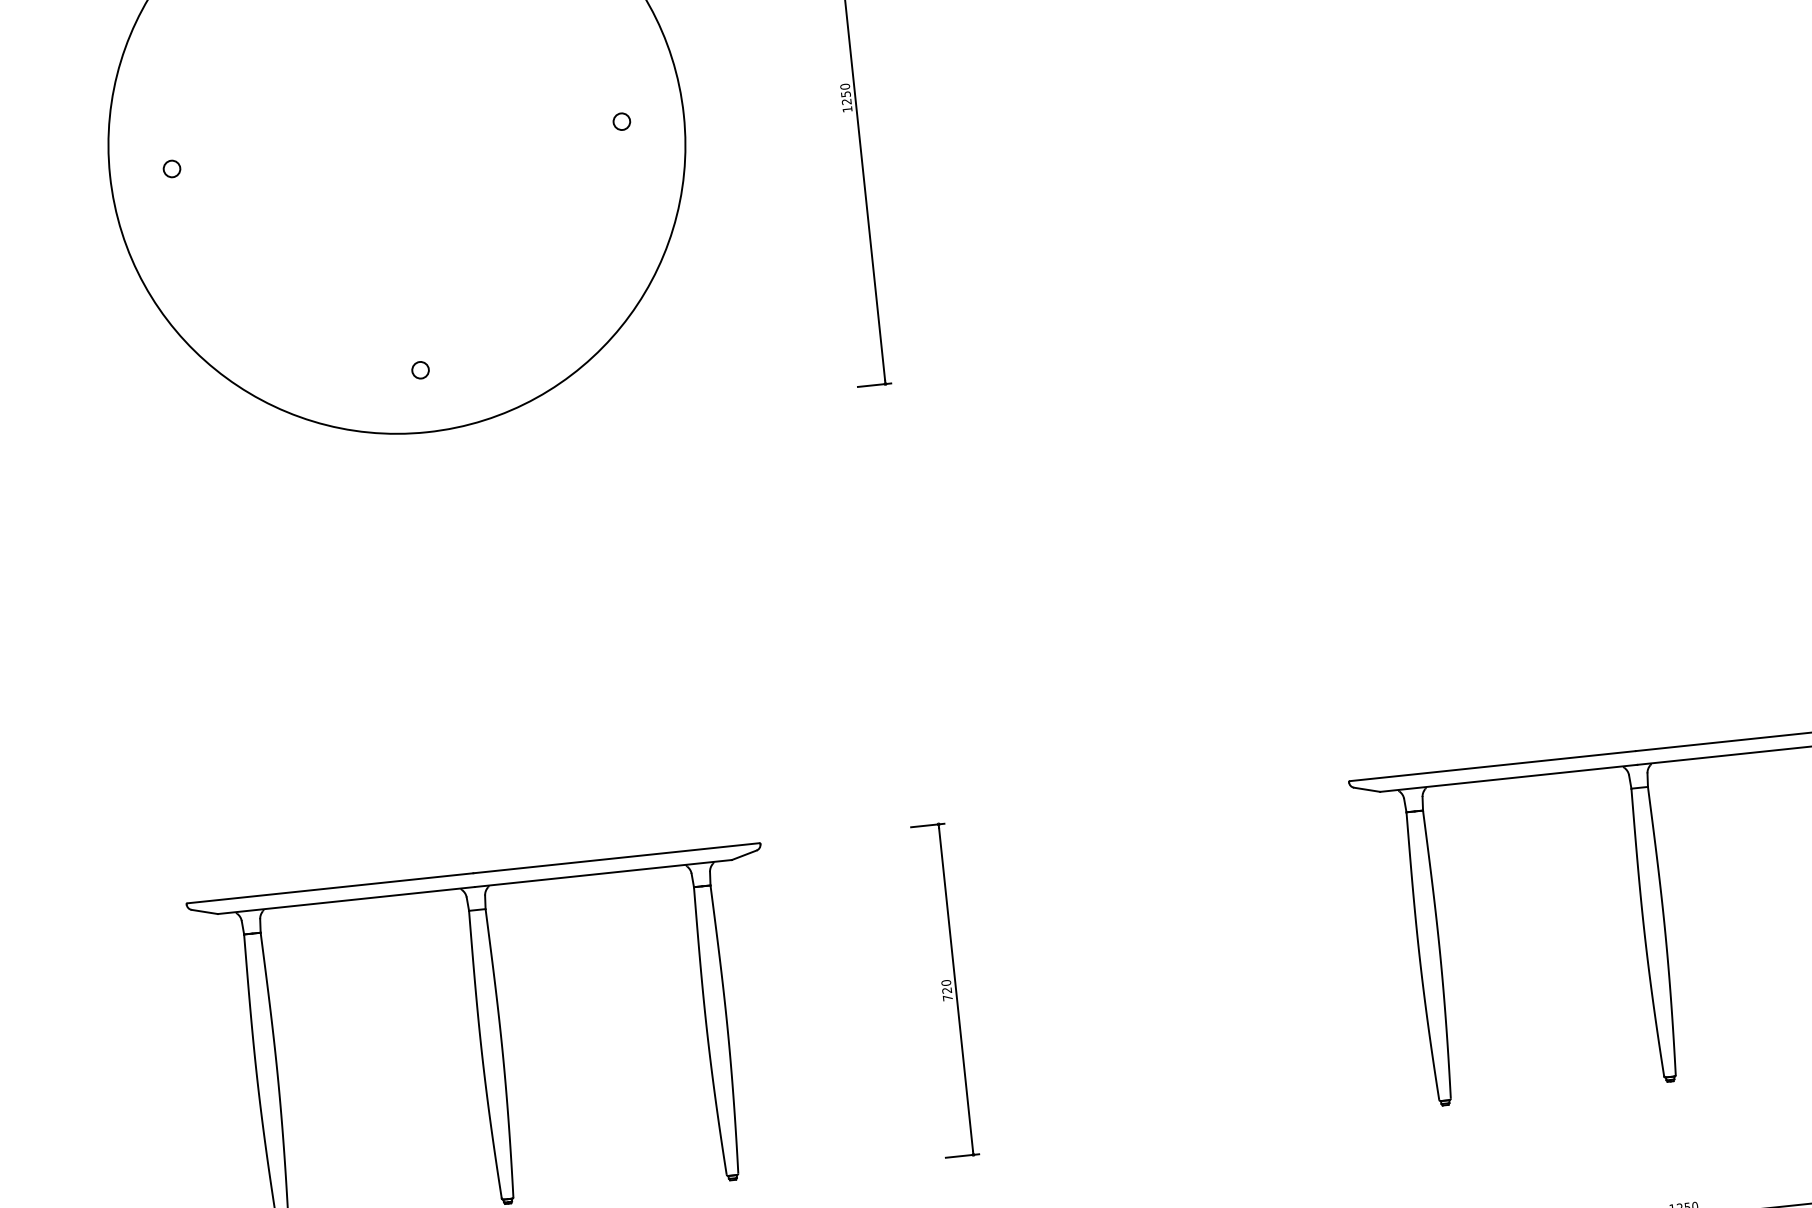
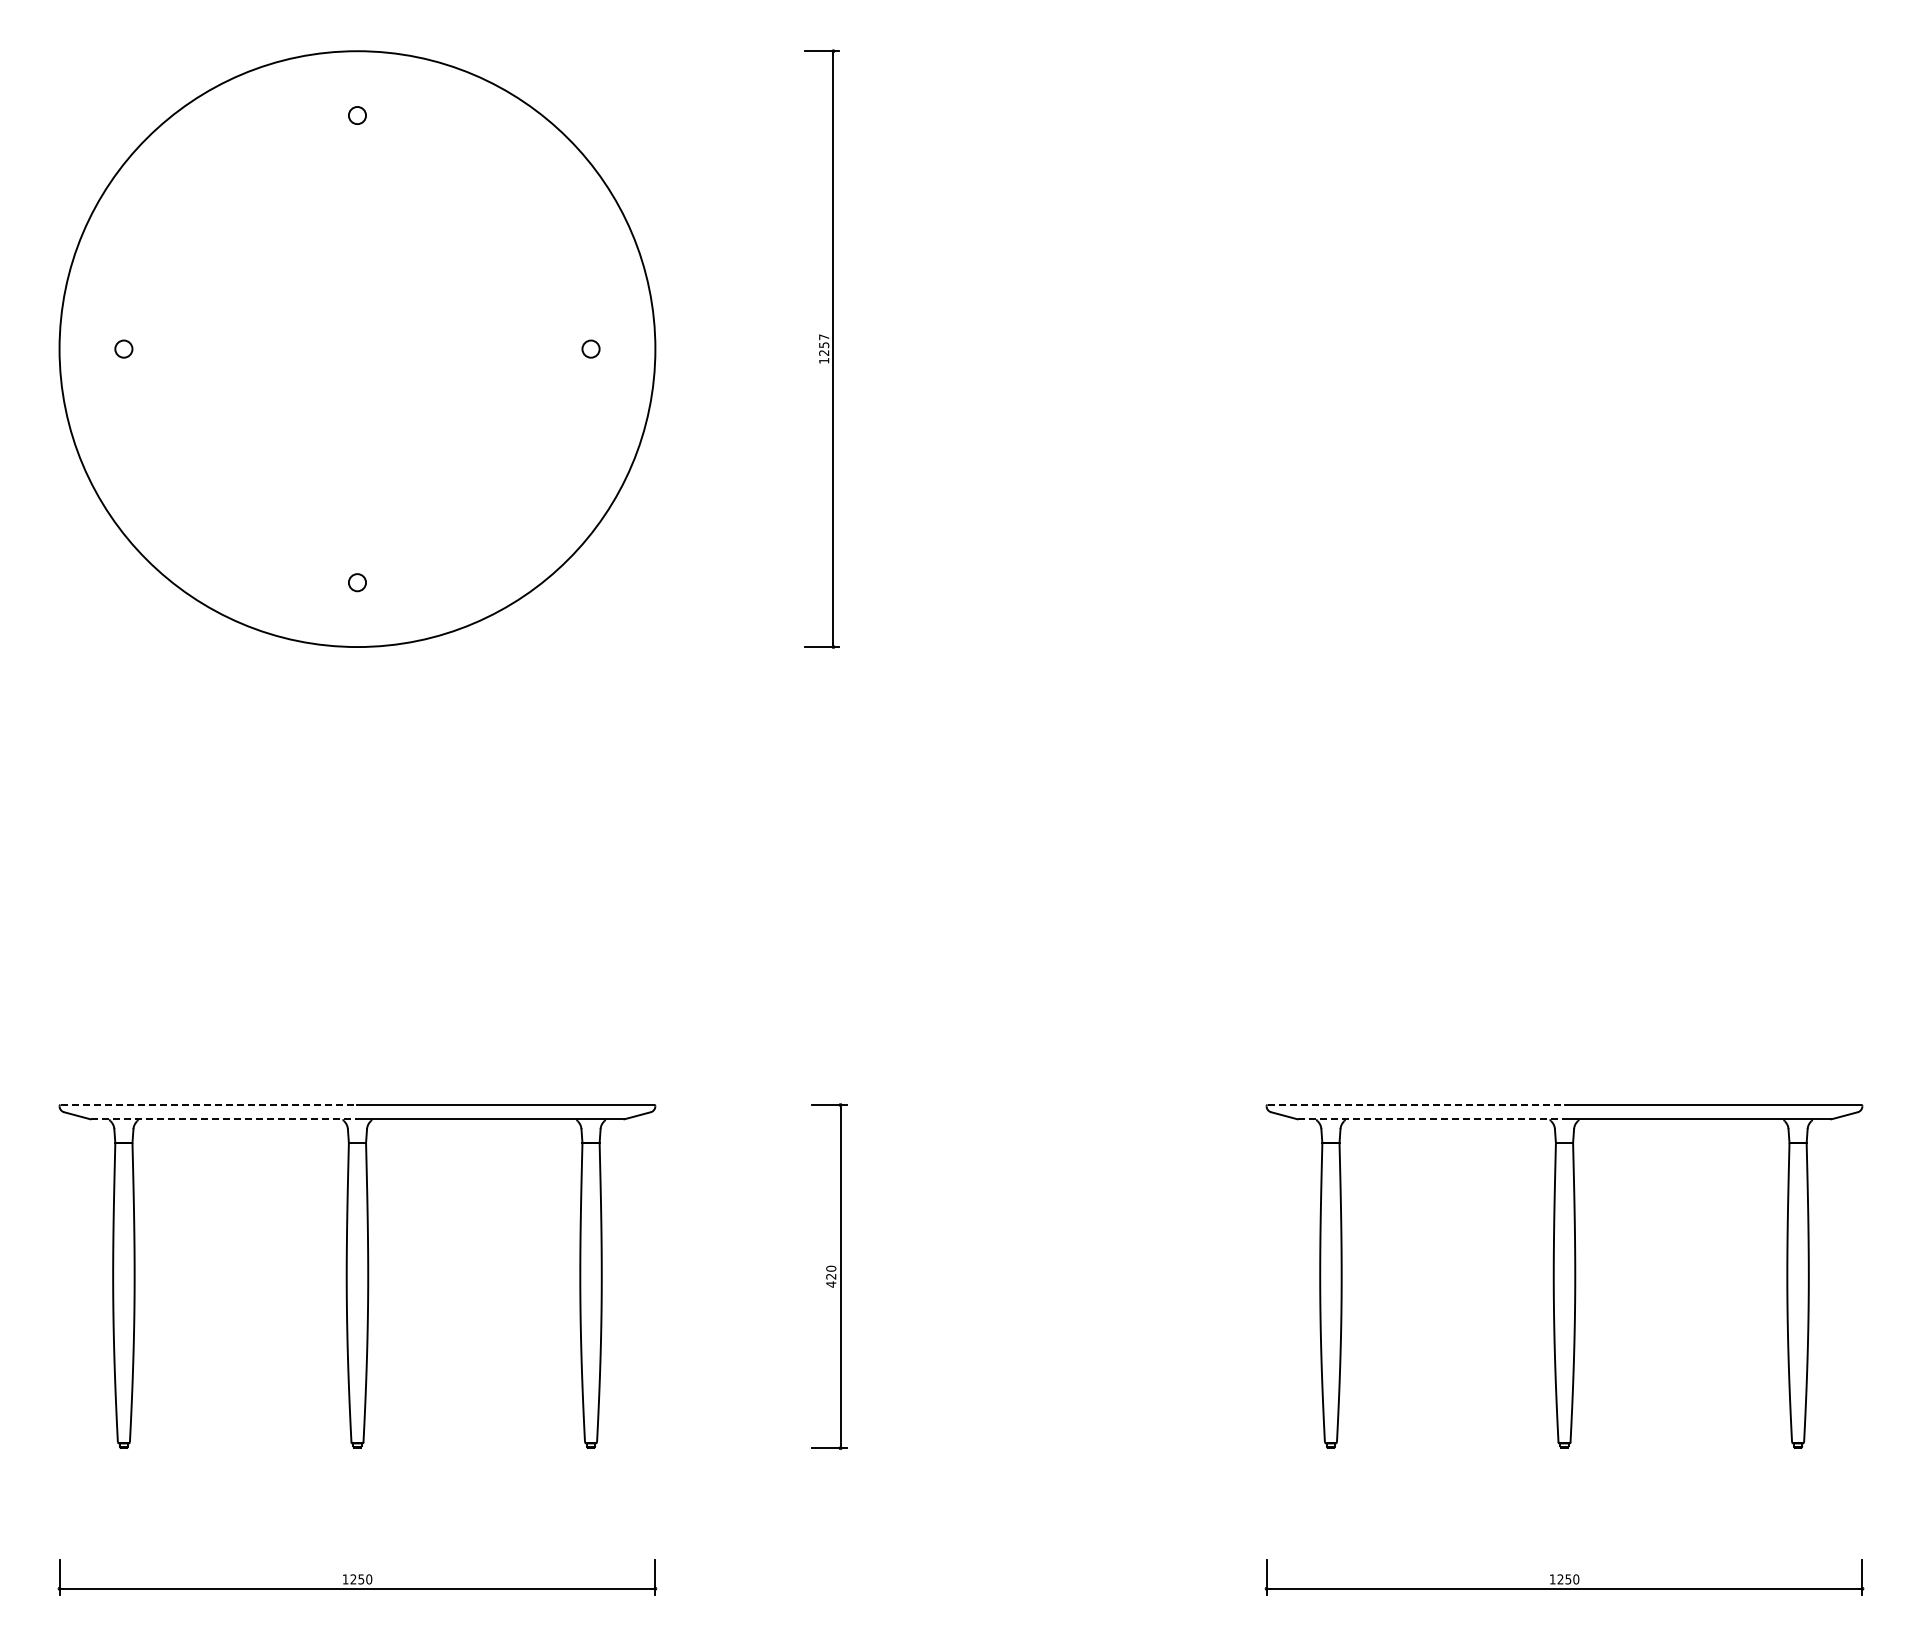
text: (845, 86) -> (824, 337), 1250 -> 1257
line: (1493, 766) -> (1416, 1105), solid -> dashed
line: (1509, 778) -> (1431, 1119), solid -> dashed
line: (331, 888) -> (209, 1105), solid -> dashed
line: (346, 900) -> (224, 1119), solid -> dashed
text: (948, 998) -> (831, 1284), 720 -> 420

